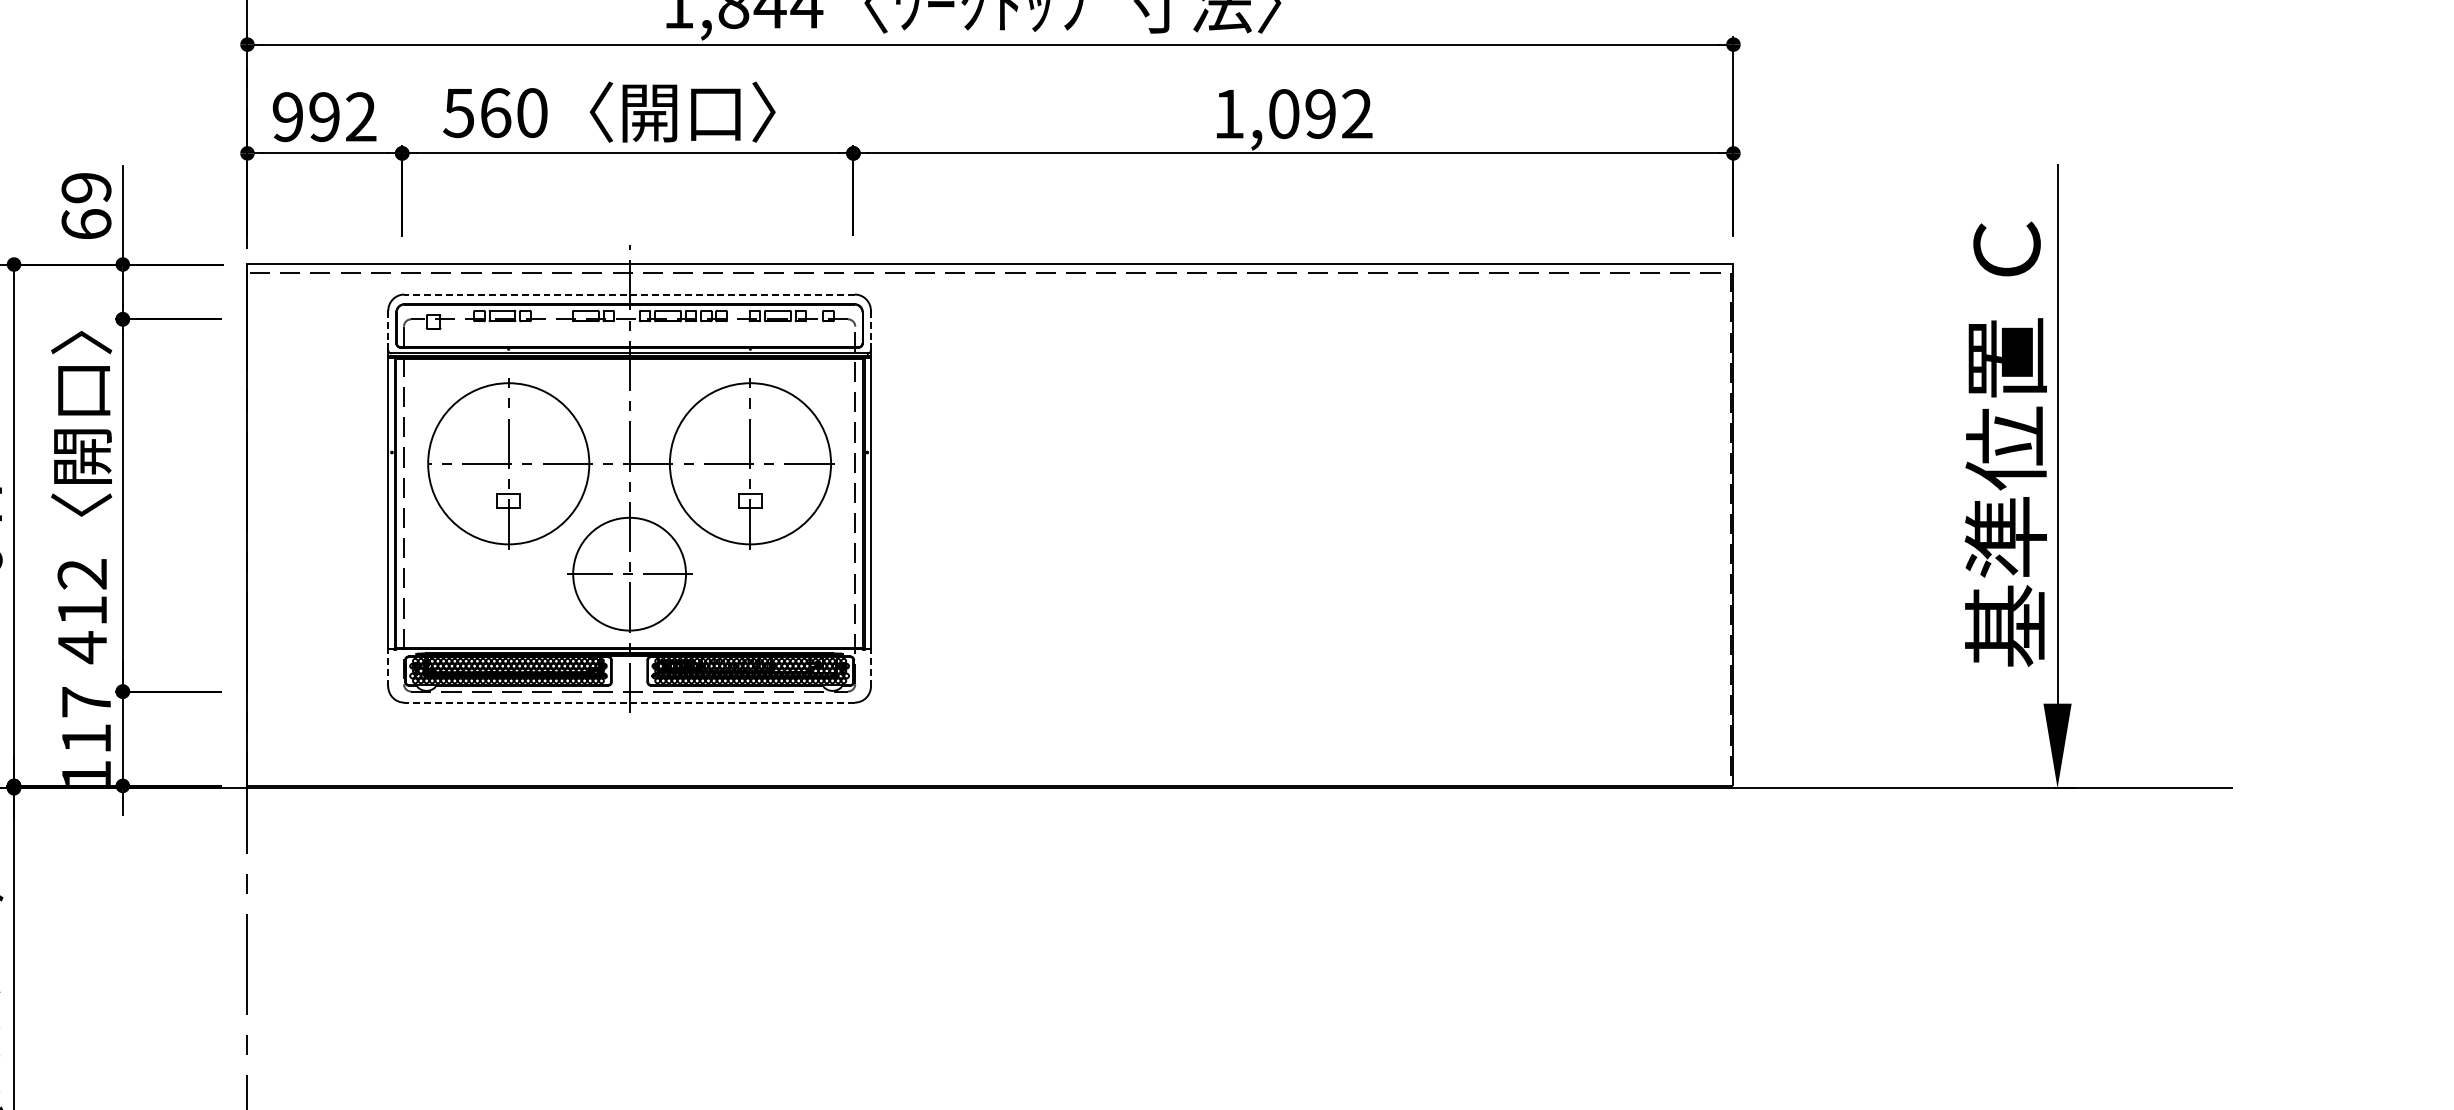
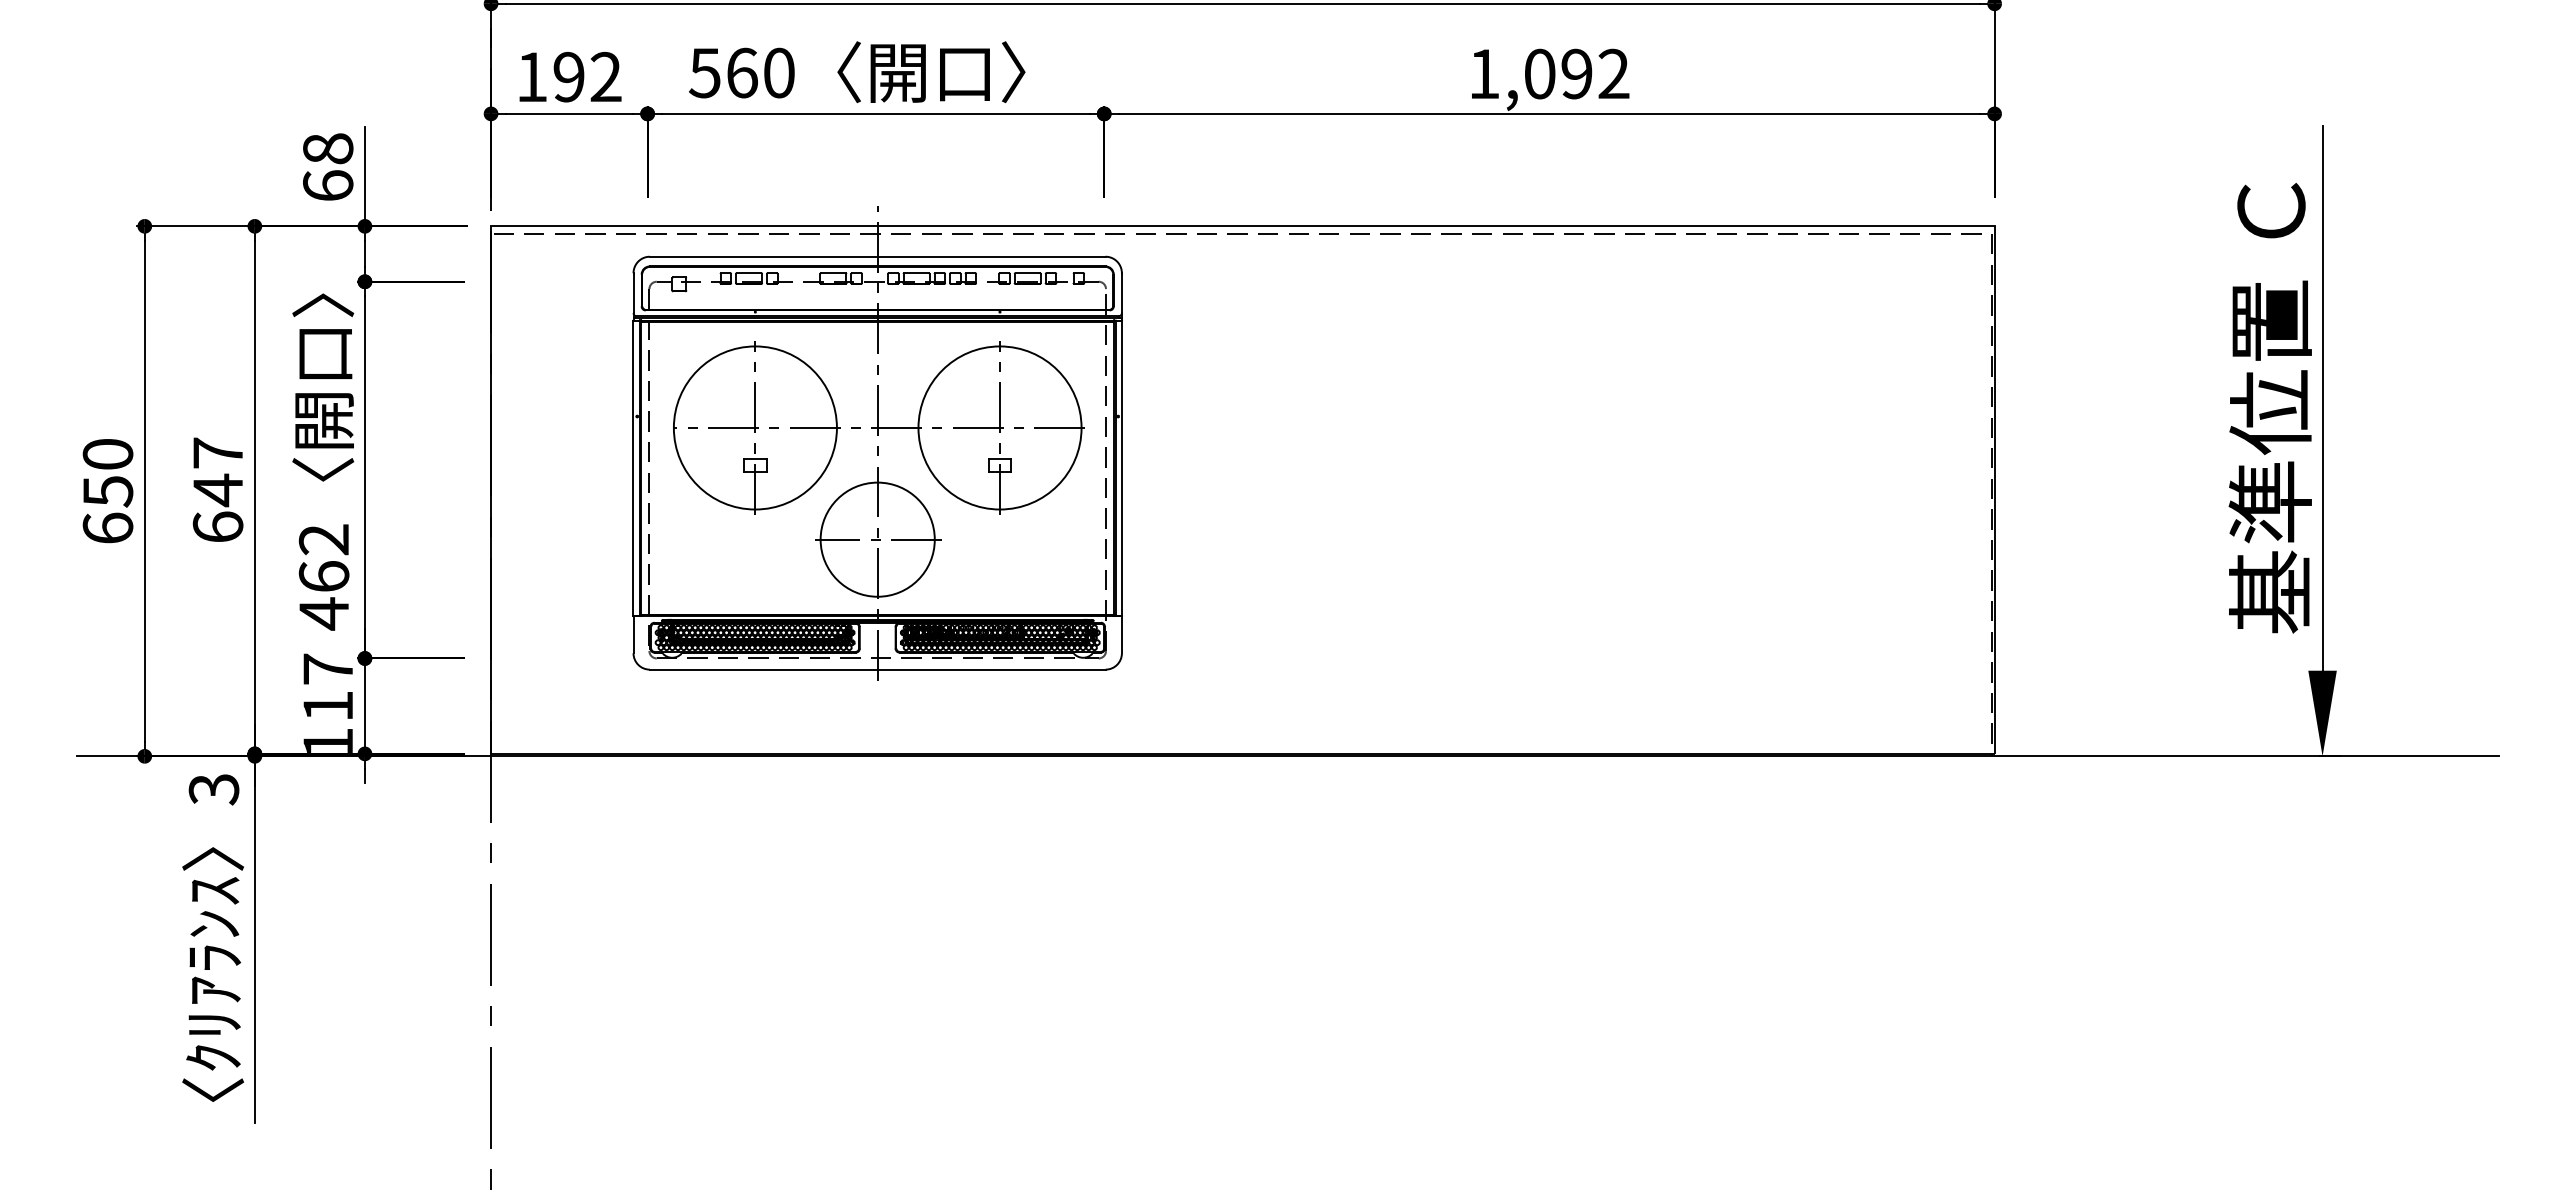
text: (287, 116) -> (531, 76), 992 -> 192
text: (86, 187) -> (328, 148), 69 -> 68
line: (629, 294) -> (877, 256), dashed -> solid
line: (388, 330) -> (633, 293), dashed -> solid
line: (870, 330) -> (1121, 293), dashed -> solid
text: (81, 610) -> (323, 576), 412 -> 462
line: (388, 667) -> (633, 634), dashed -> solid
line: (870, 667) -> (1121, 634), dashed -> solid
line: (629, 702) -> (877, 669), dashed -> solid

